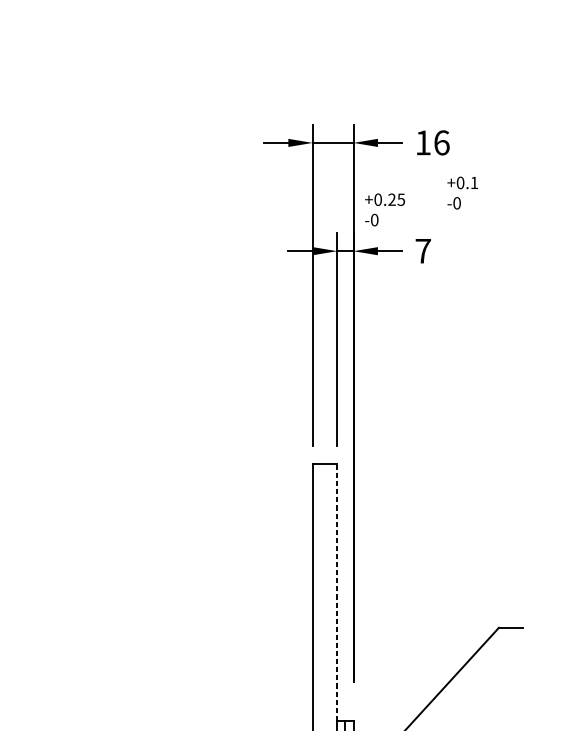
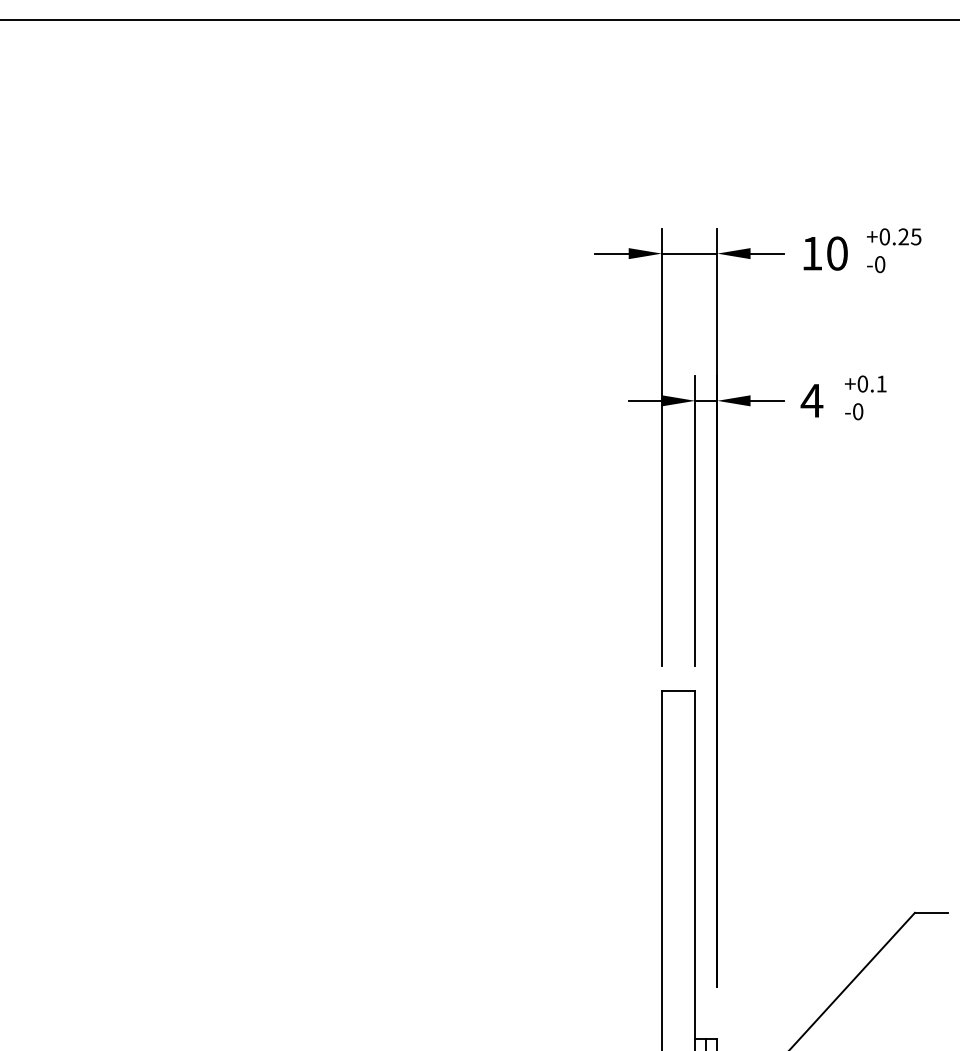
text: (441, 142) -> (837, 253), 16 -> 10
text: (462, 192) -> (865, 397), moved
text: (385, 209) -> (894, 250), moved
text: (422, 250) -> (811, 400), 7 -> 4
line: (337, 592) -> (695, 864), dashed -> solid

